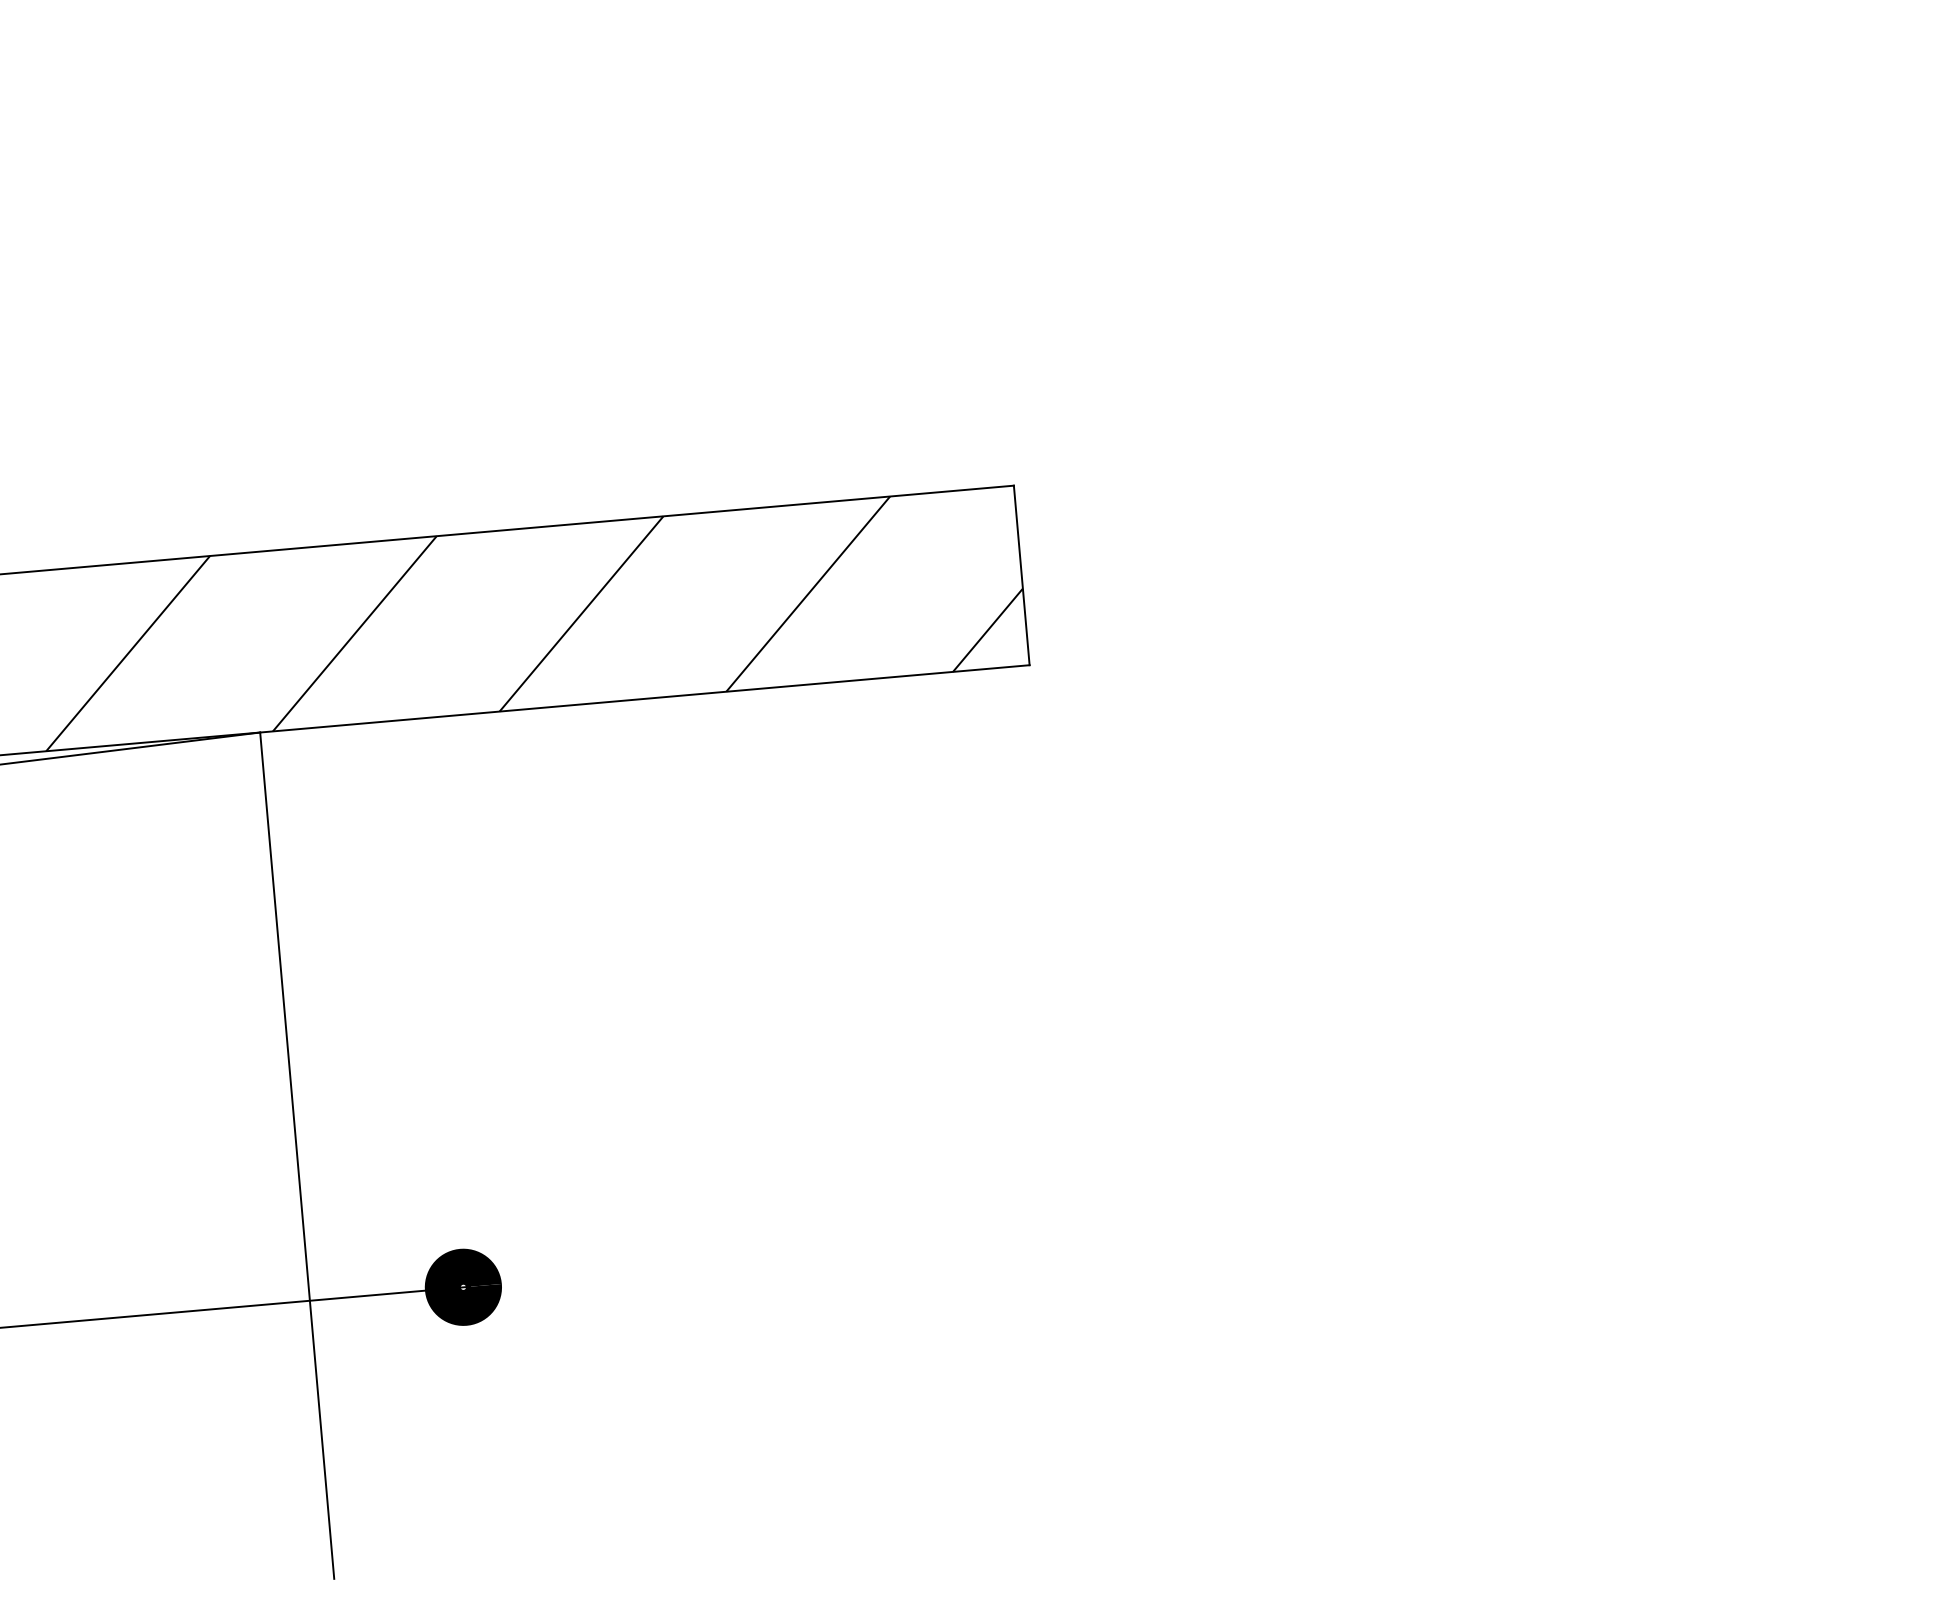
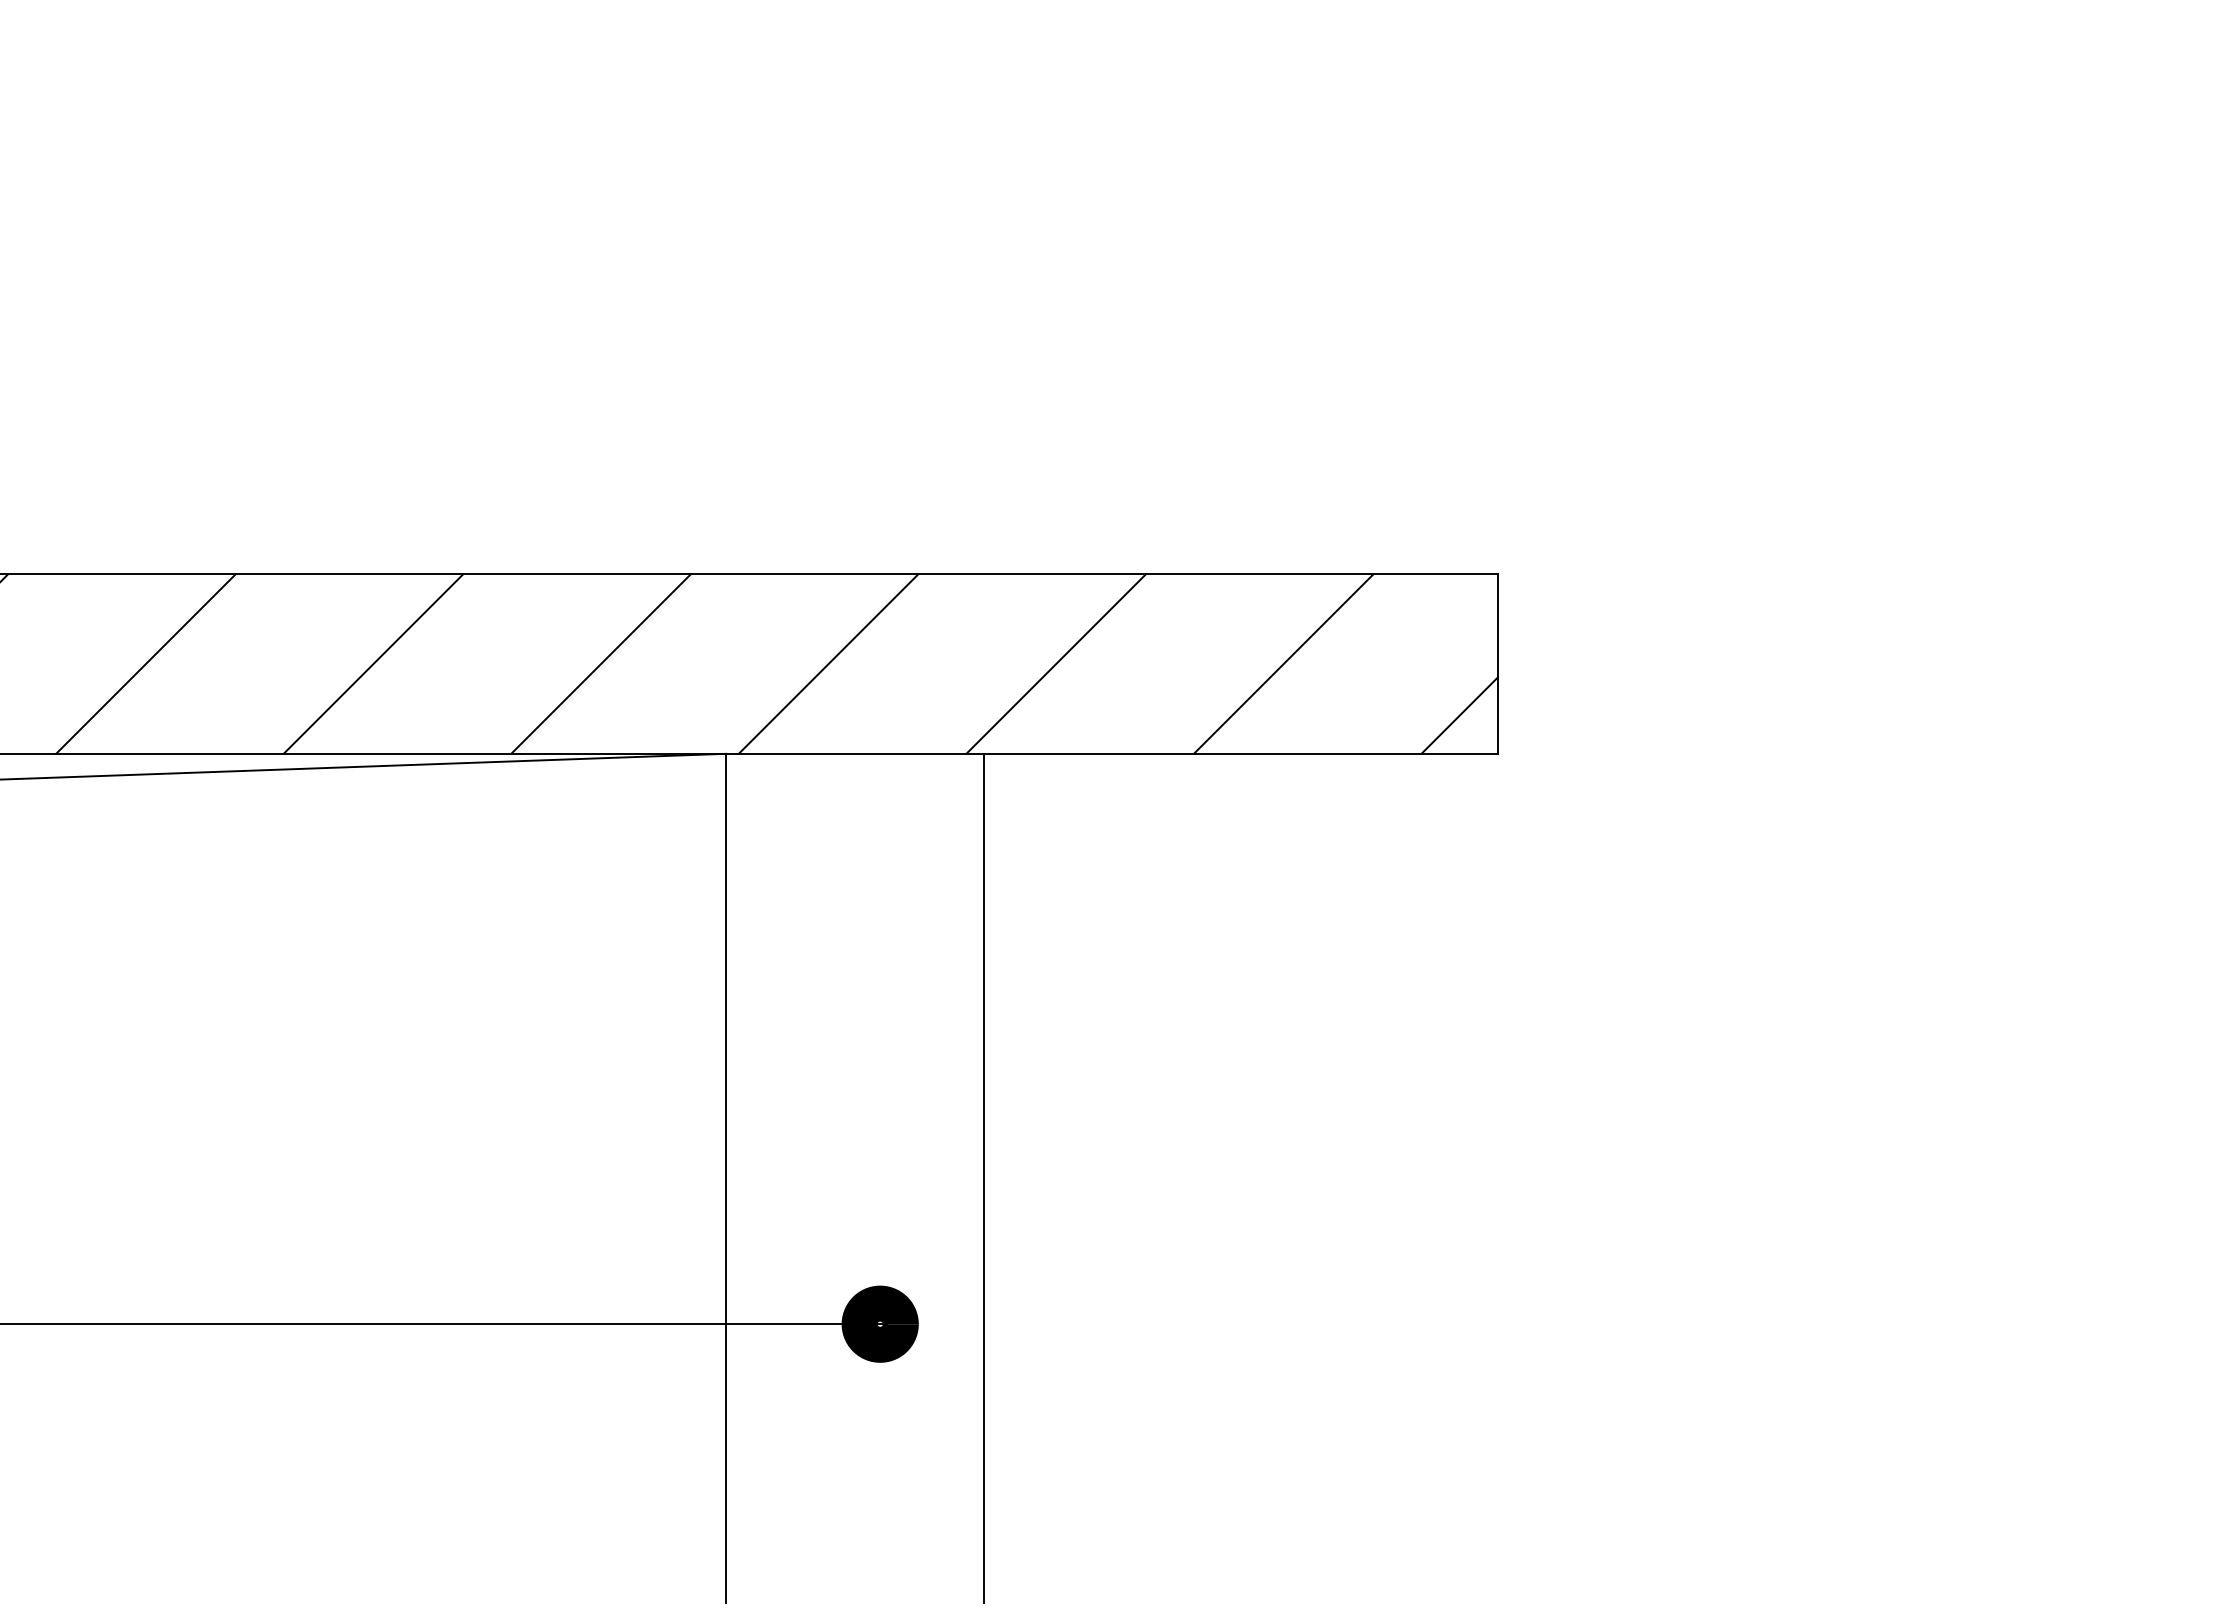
line: (553, 1133) -> (983, 1178), added

